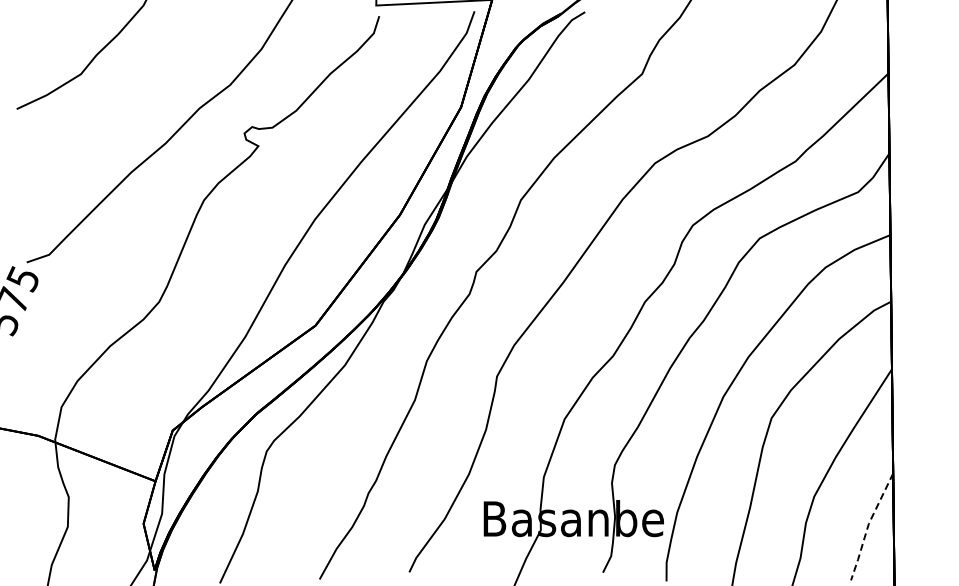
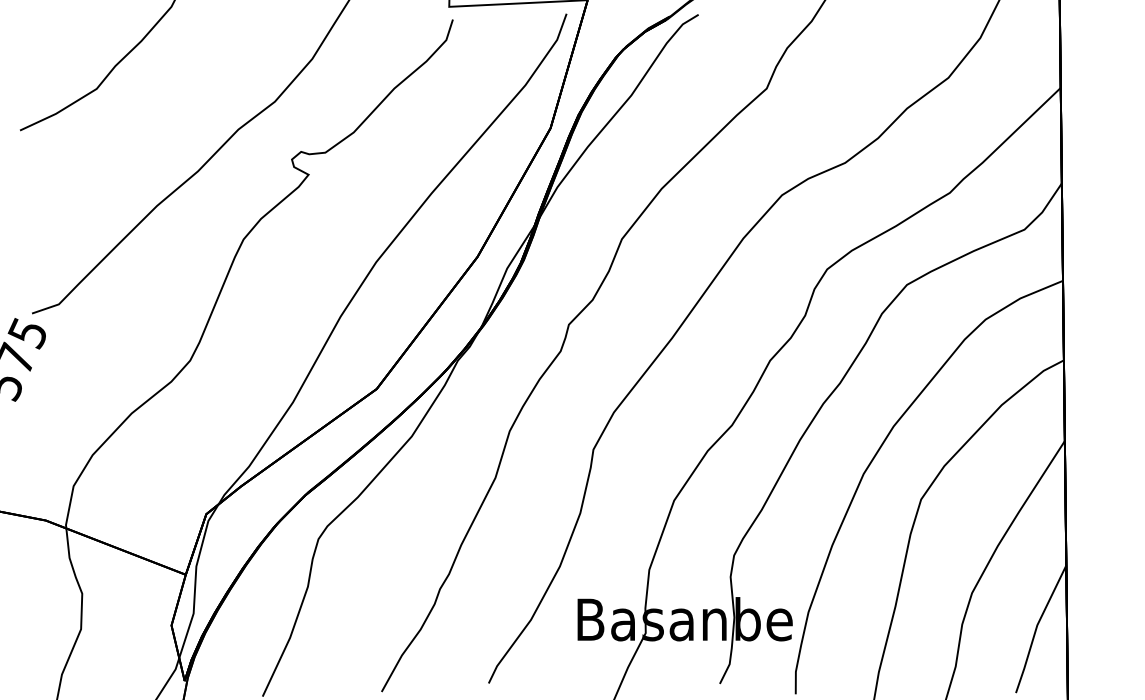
line: (868, 525) -> (1036, 627), dashed -> solid

